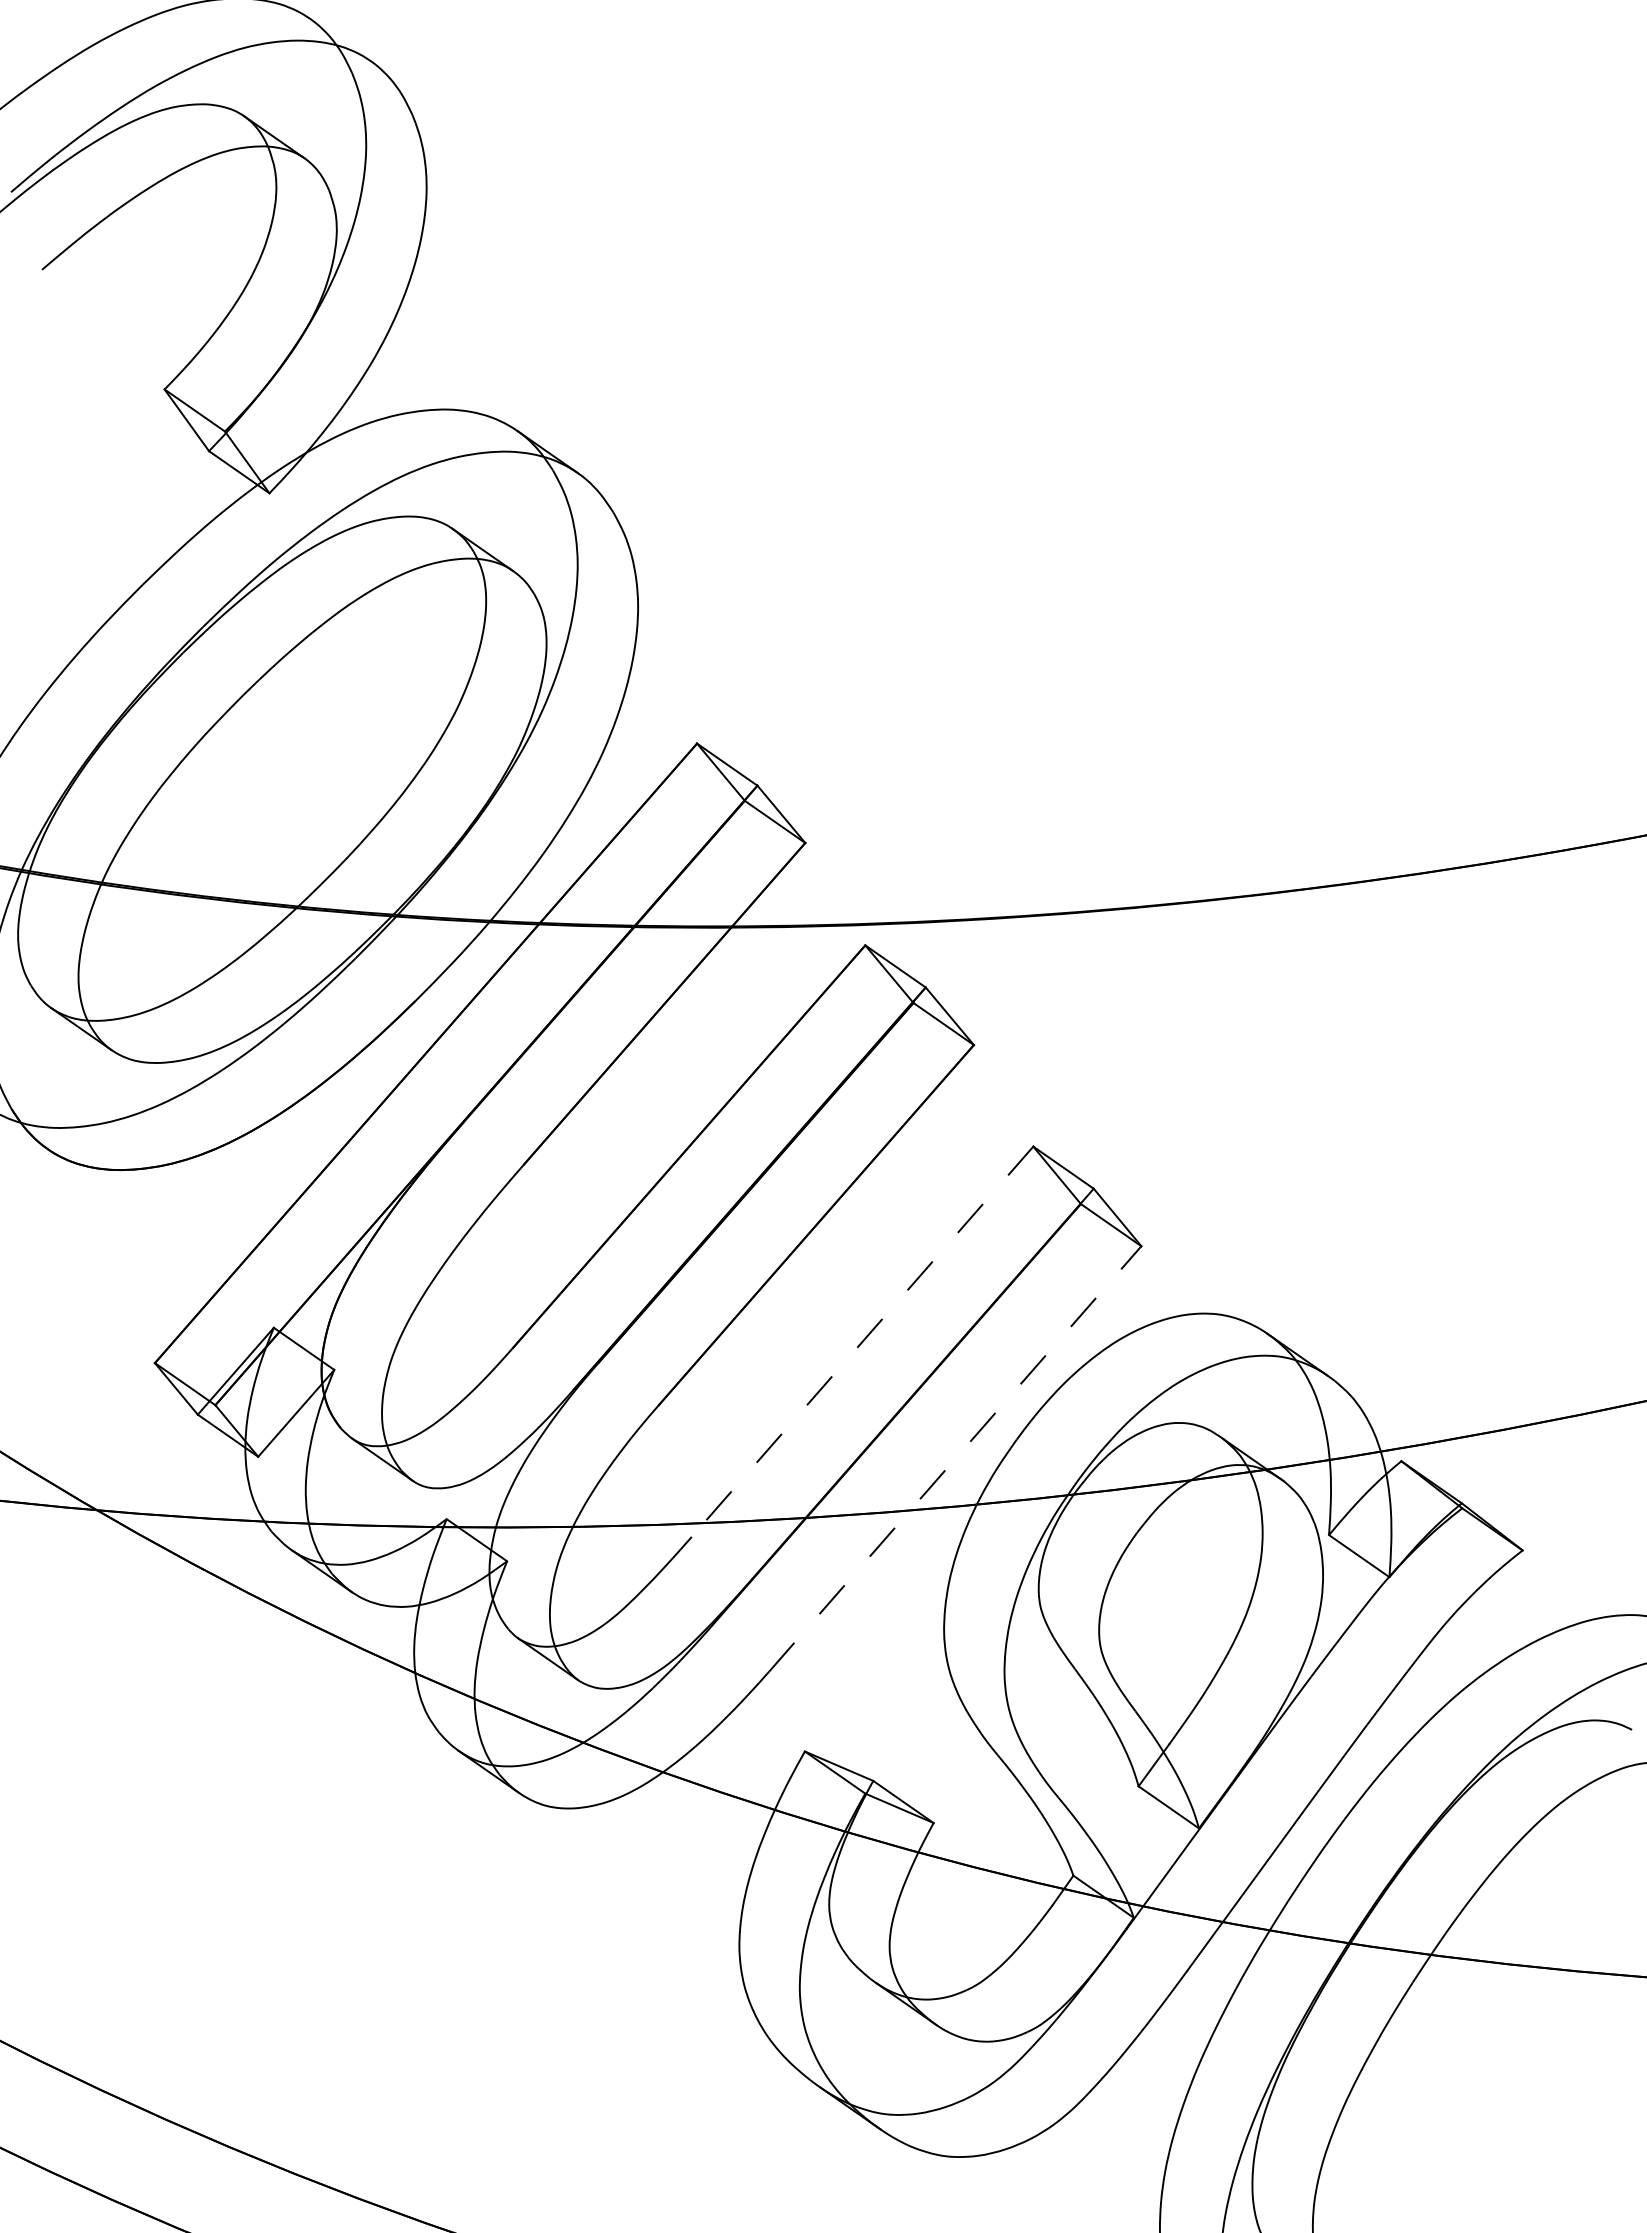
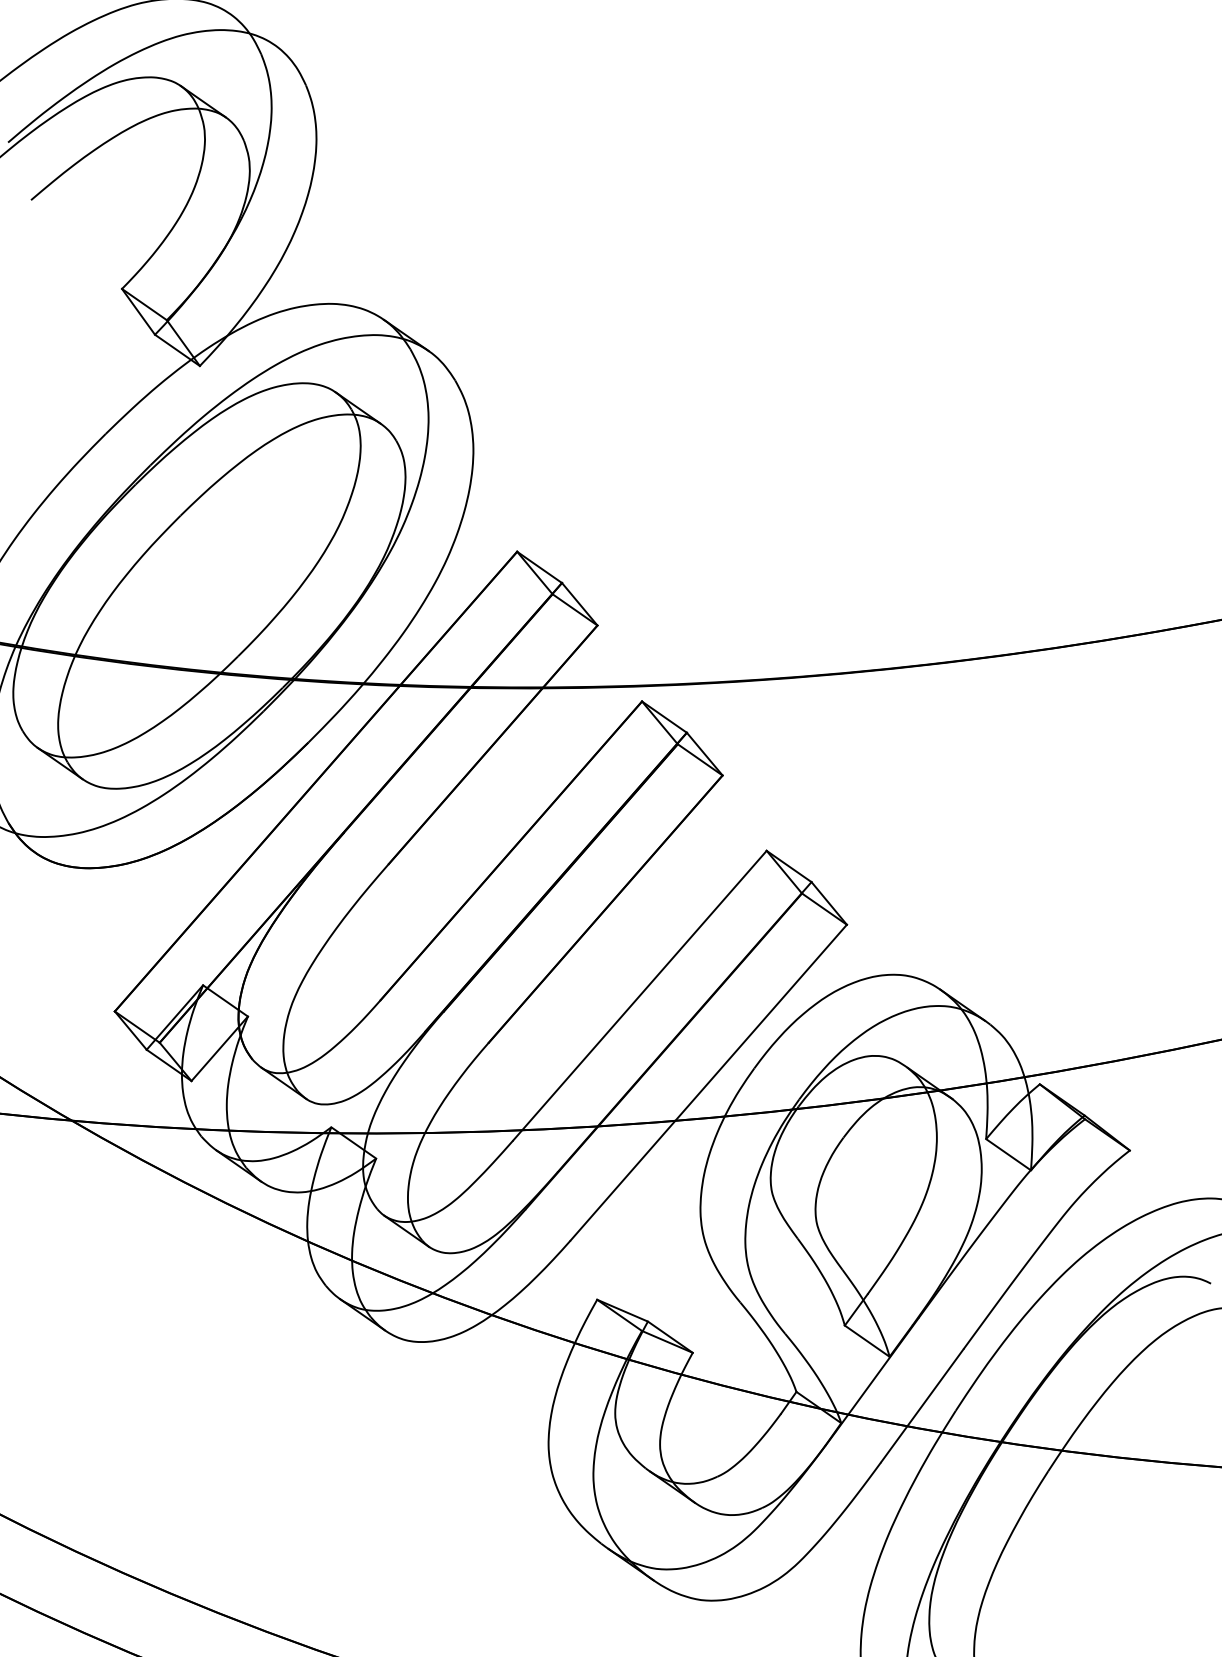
line: (862, 1342) -> (639, 996), dashed -> solid
line: (955, 1458) -> (708, 1082), dashed -> solid

